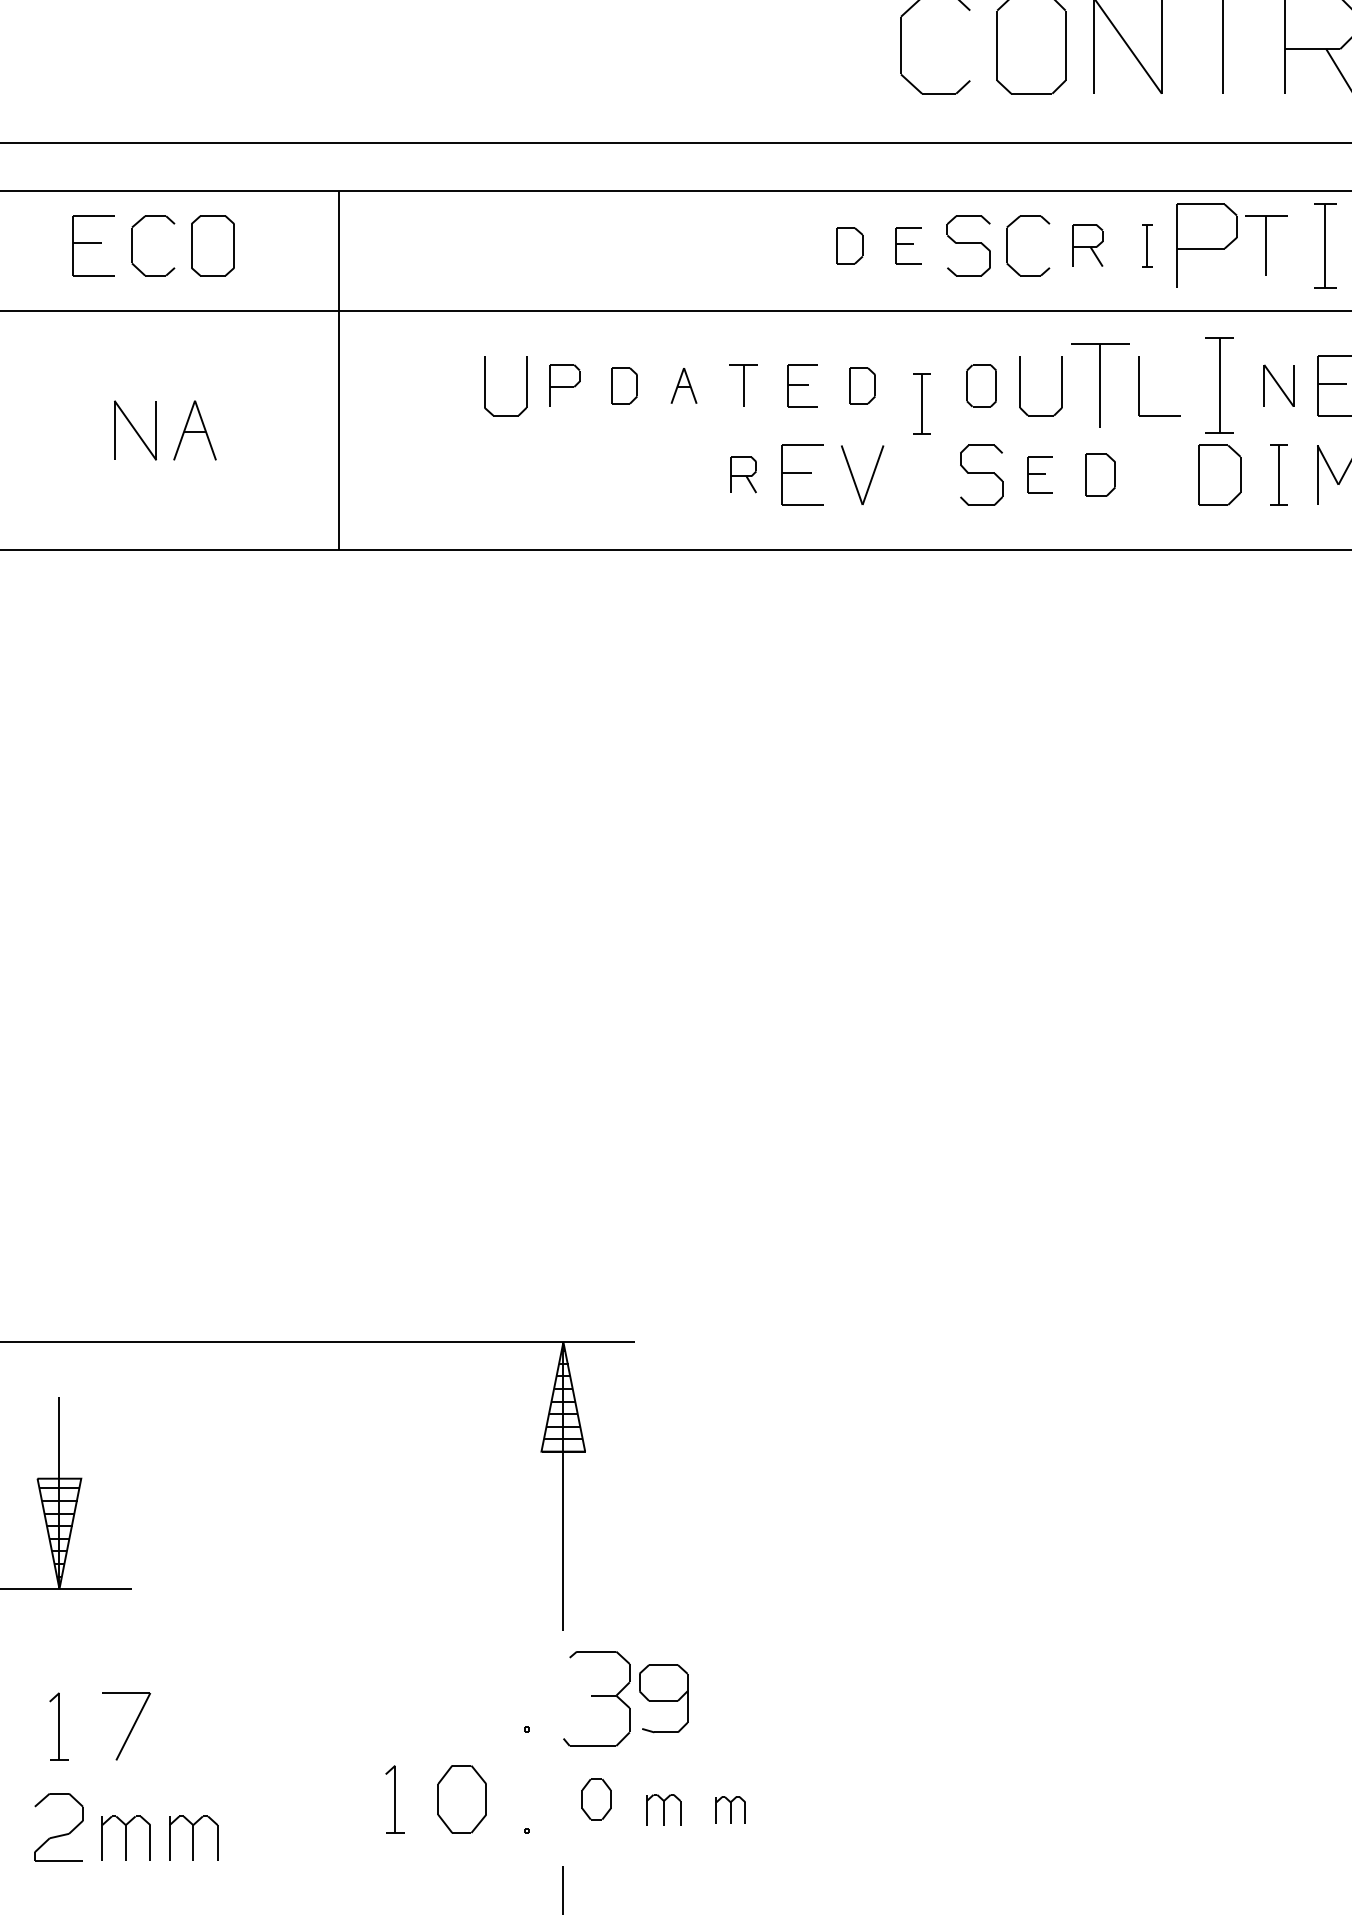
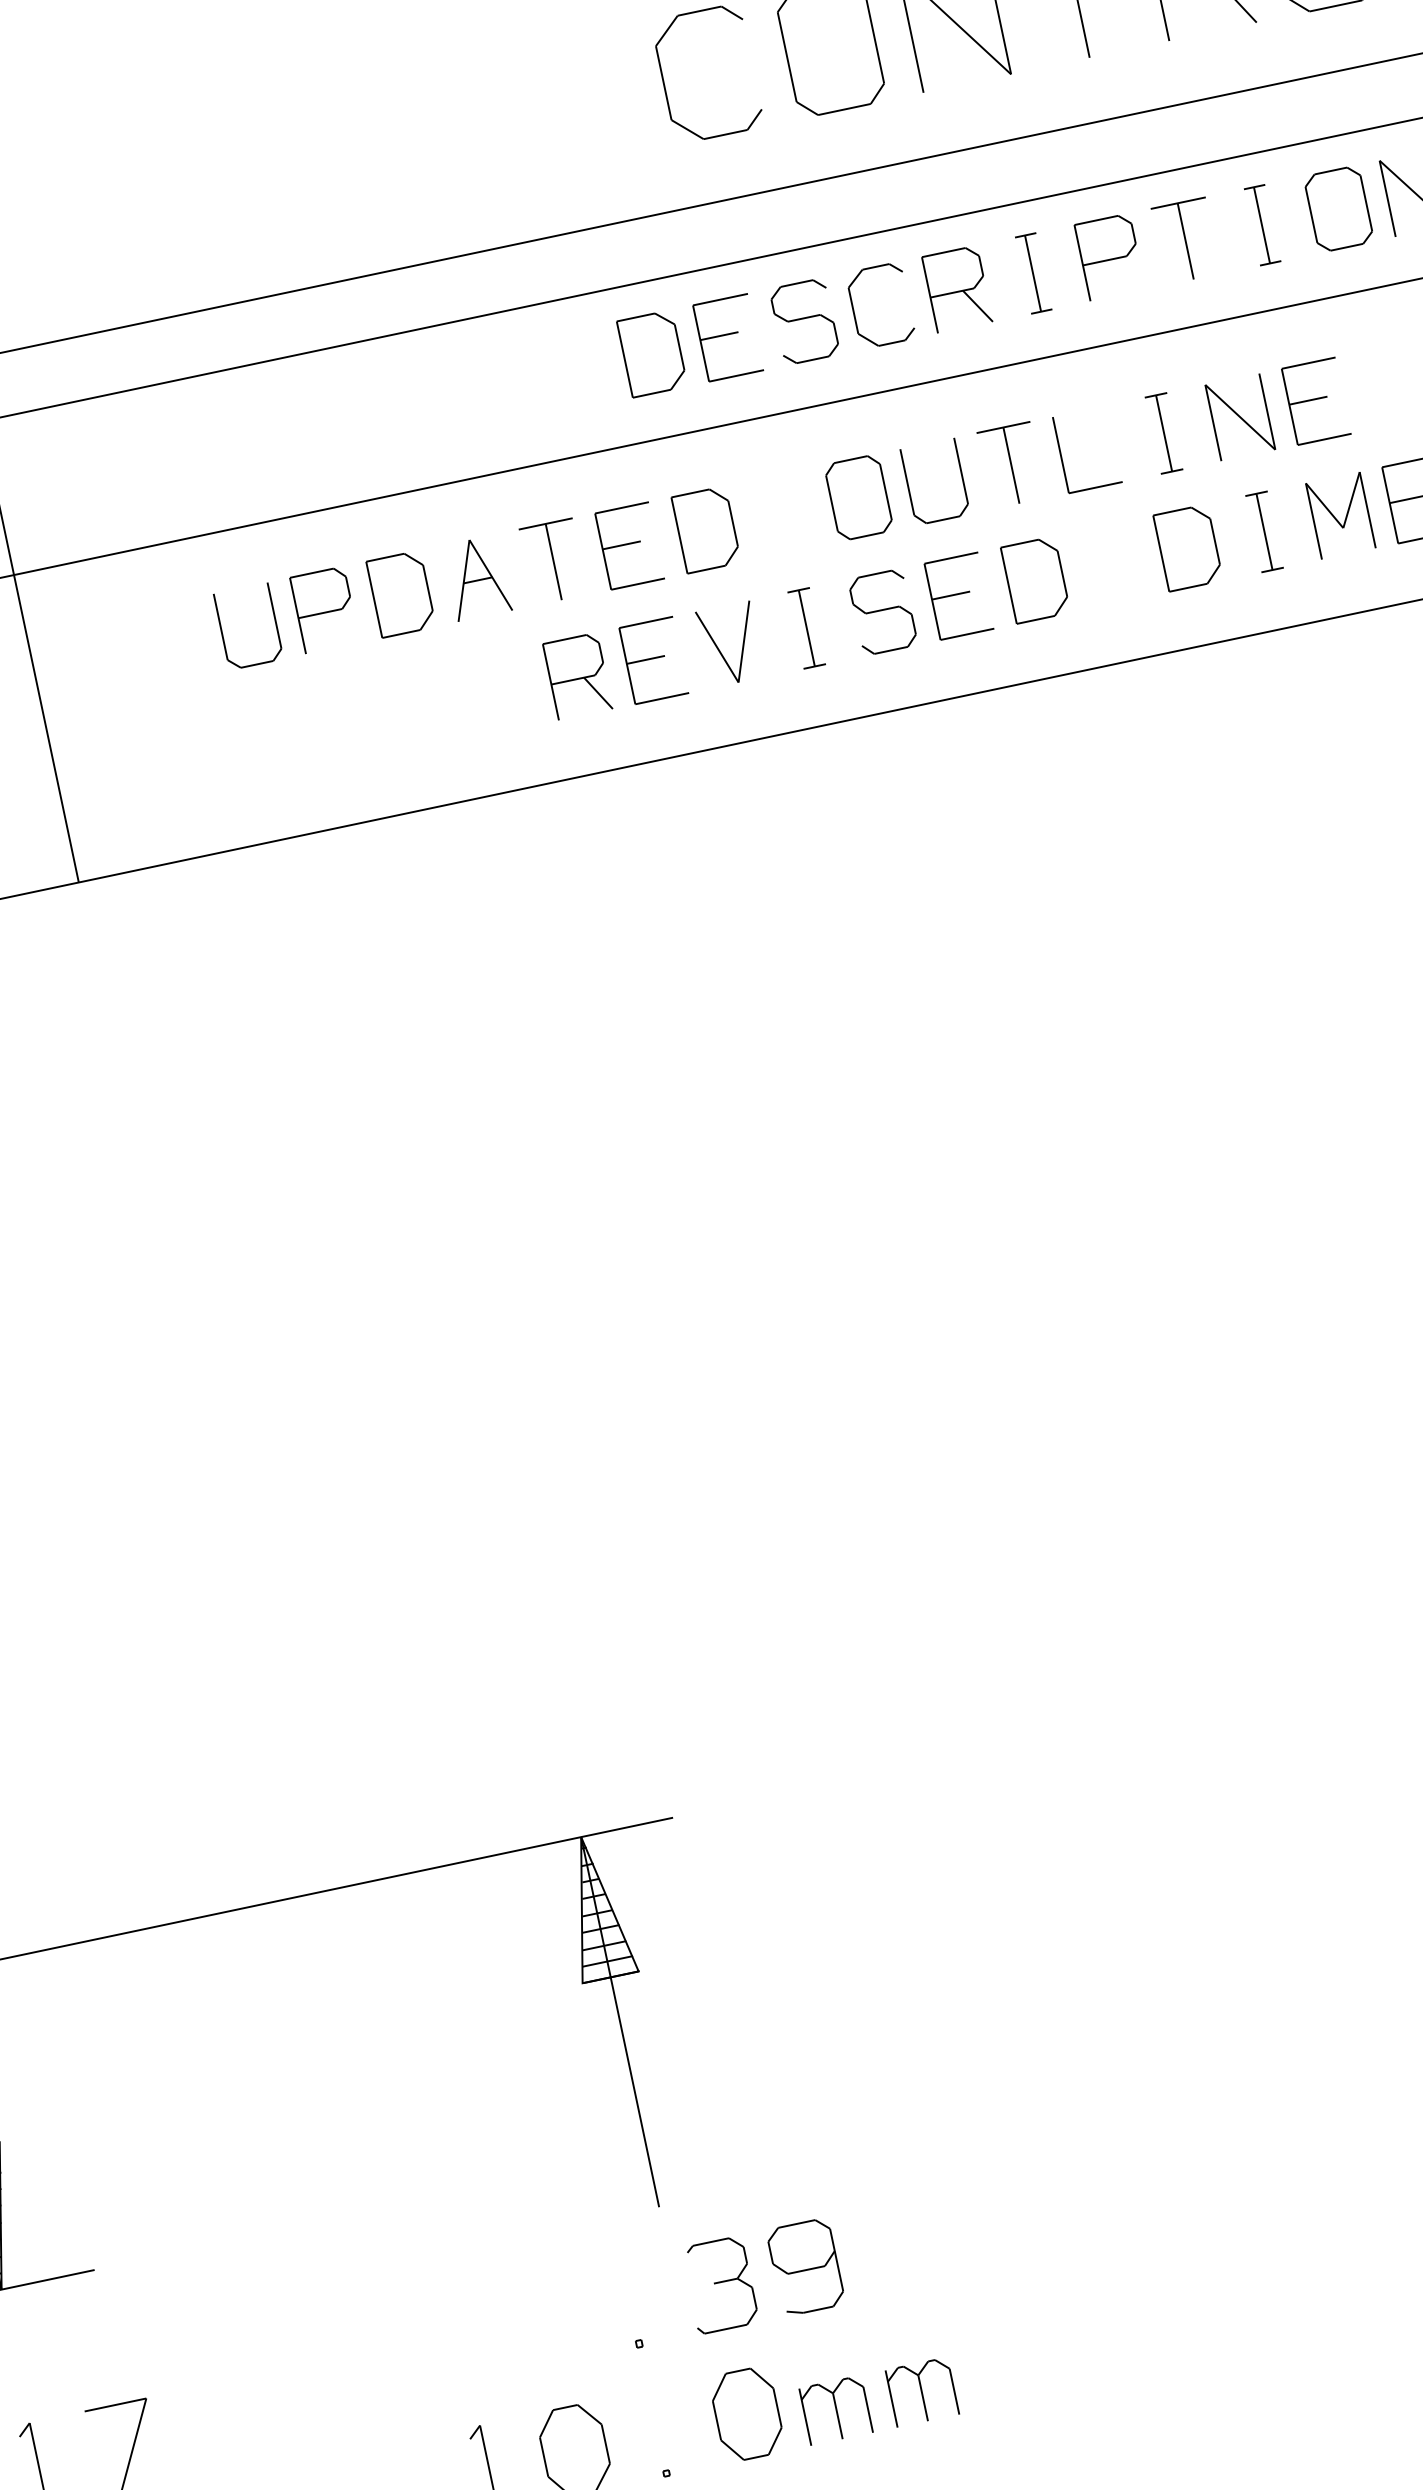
part: (849, 245) -> (651, 353), size x1.67
part: (908, 245) -> (727, 337), size x1.67
part: (1087, 245) -> (956, 289), size x1.43
part: (1147, 245) -> (1033, 272), size x1.43
part: (1206, 245) -> (1109, 256), size x0.71
part: (1325, 245) -> (1262, 224), size x0.71
part: (564, 385) -> (324, 609), size x1.43
part: (624, 385) -> (400, 593), size x1.67
part: (683, 385) -> (476, 577), size x1.67
part: (743, 385) -> (553, 561), size x1.43
part: (802, 385) -> (629, 545), size x1.43
part: (862, 385) -> (706, 529), size x1.67
part: (981, 385) -> (858, 497), size x1.43
part: (1100, 385) -> (1011, 465), size x0.71
part: (1219, 385) -> (1163, 432), size x0.62
part: (1278, 385) -> (1239, 416), size x1.43
part: (921, 403) -> (805, 627), moved
part: (743, 474) -> (577, 675), size x1.67
part: (1040, 474) -> (958, 595), size x1.67
part: (1100, 474) -> (1035, 579), size x1.43
part: (596, 1698) -> (719, 2284), size x0.71
part: (596, 1799) -> (747, 2414), size x1.67
part: (663, 1809) -> (835, 2409), size x1.43
part: (730, 1809) -> (921, 2391), size x1.67

